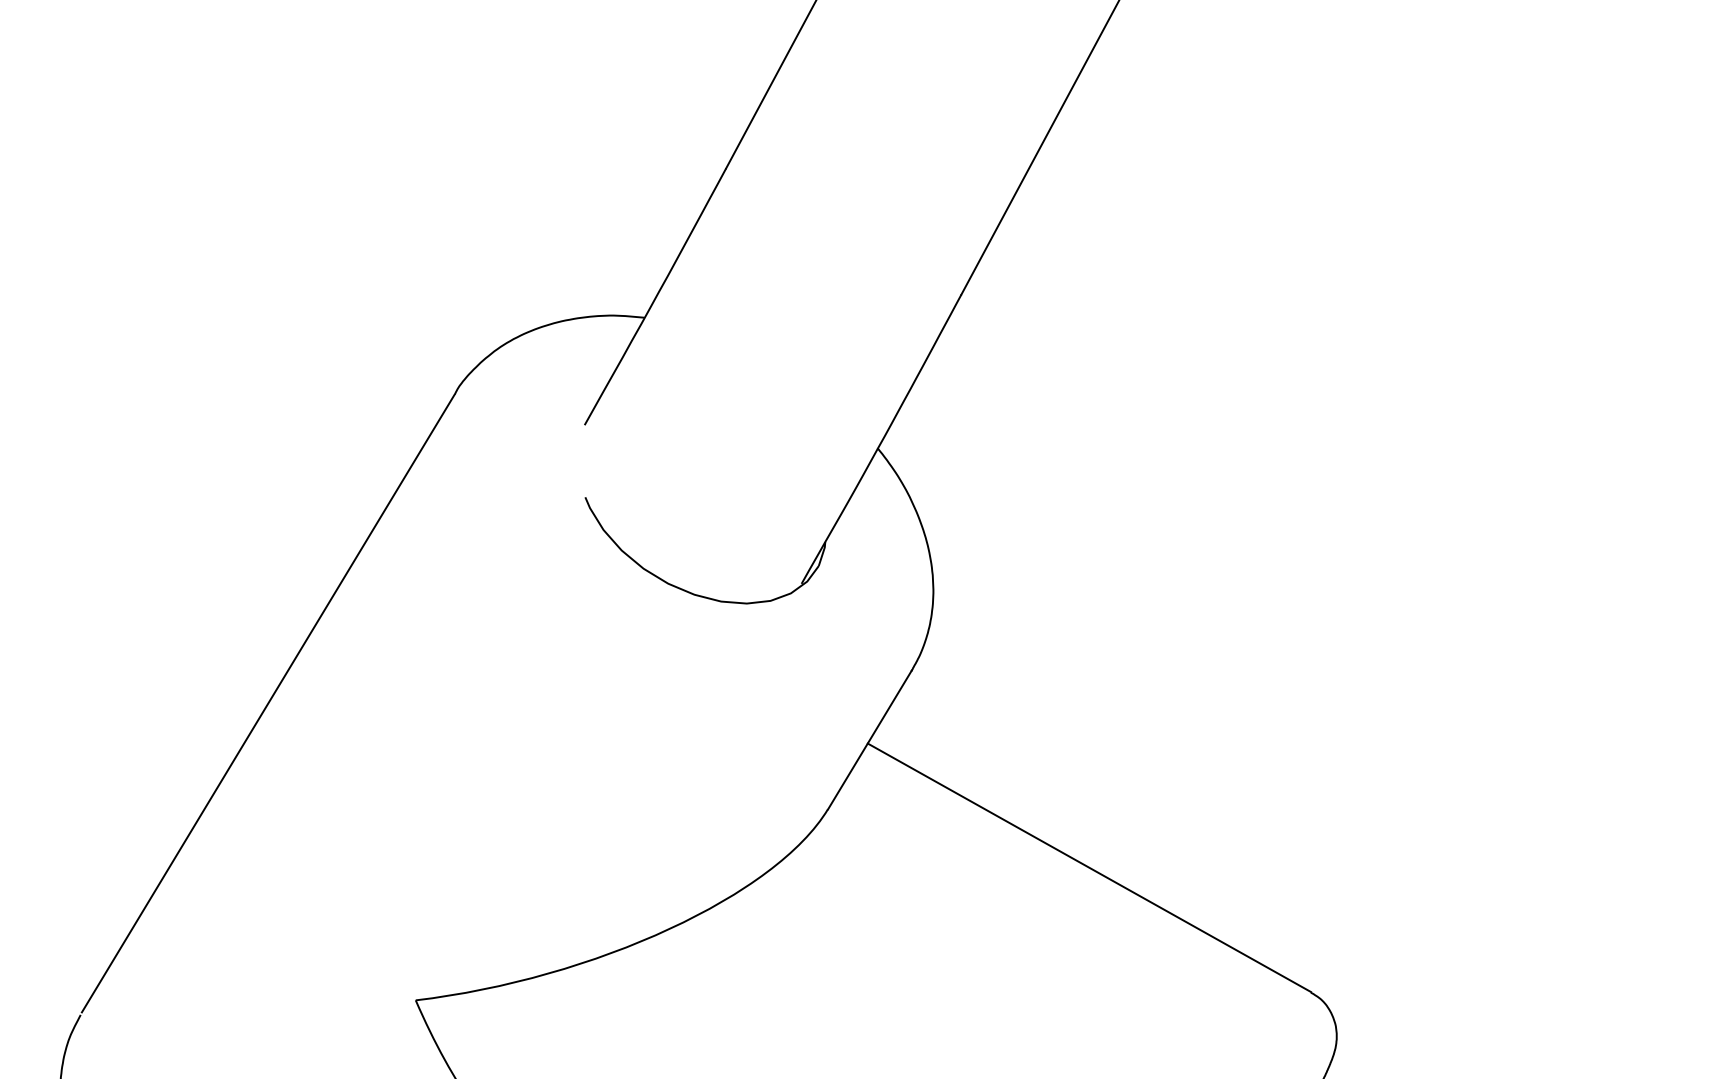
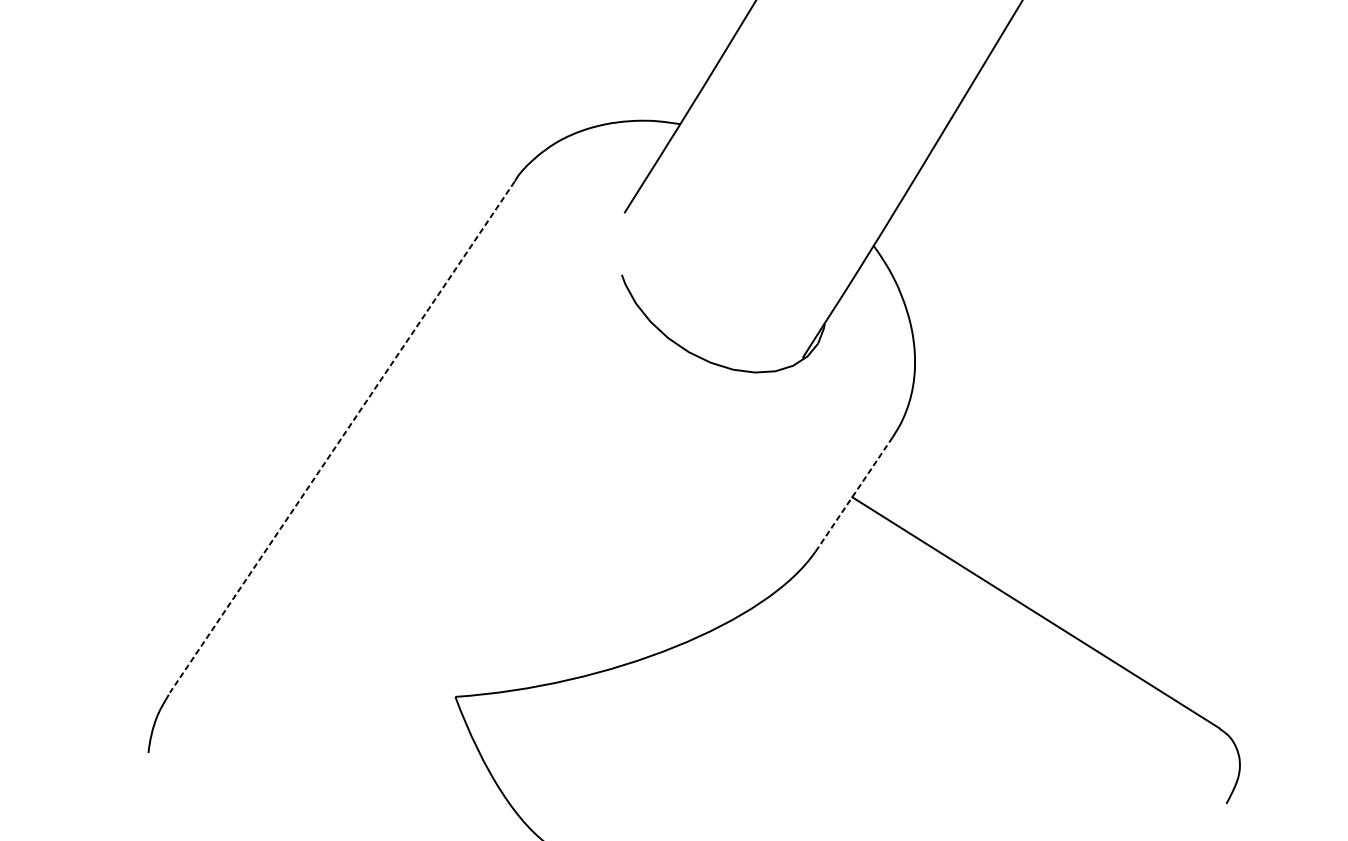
line: (268, 703) -> (342, 437), solid -> dashed
line: (869, 739) -> (853, 493), solid -> dashed

